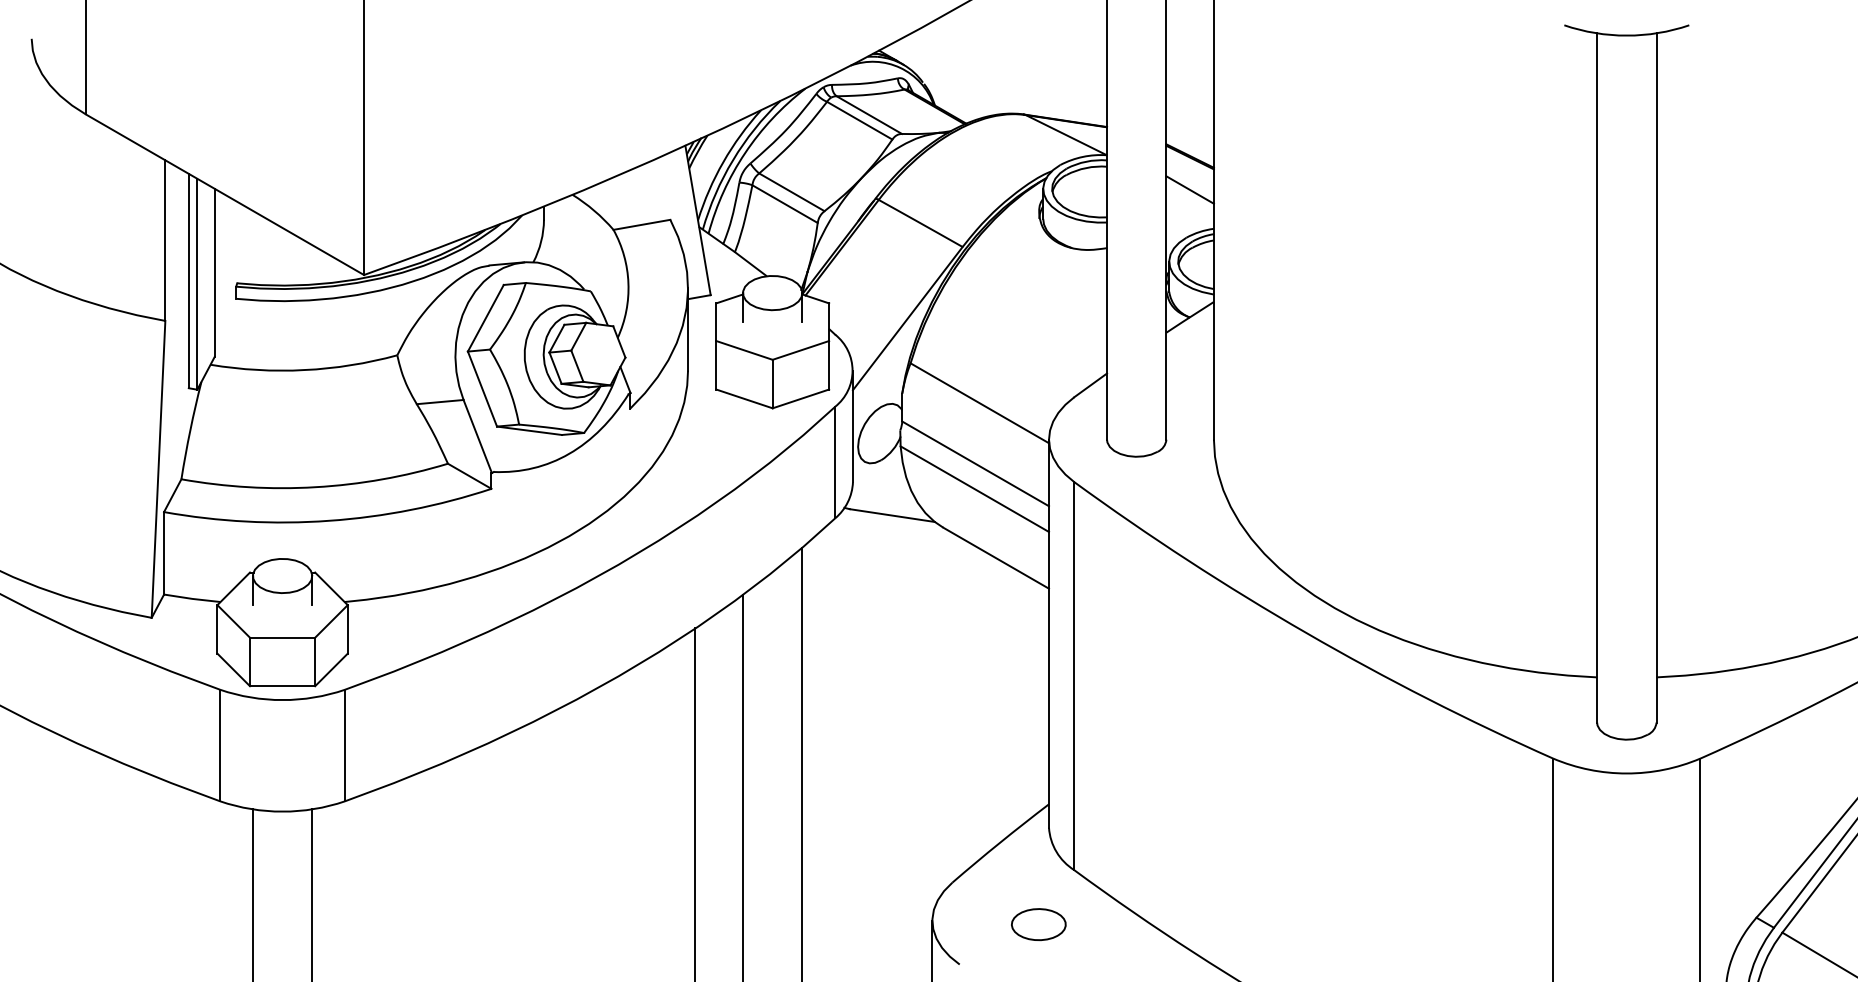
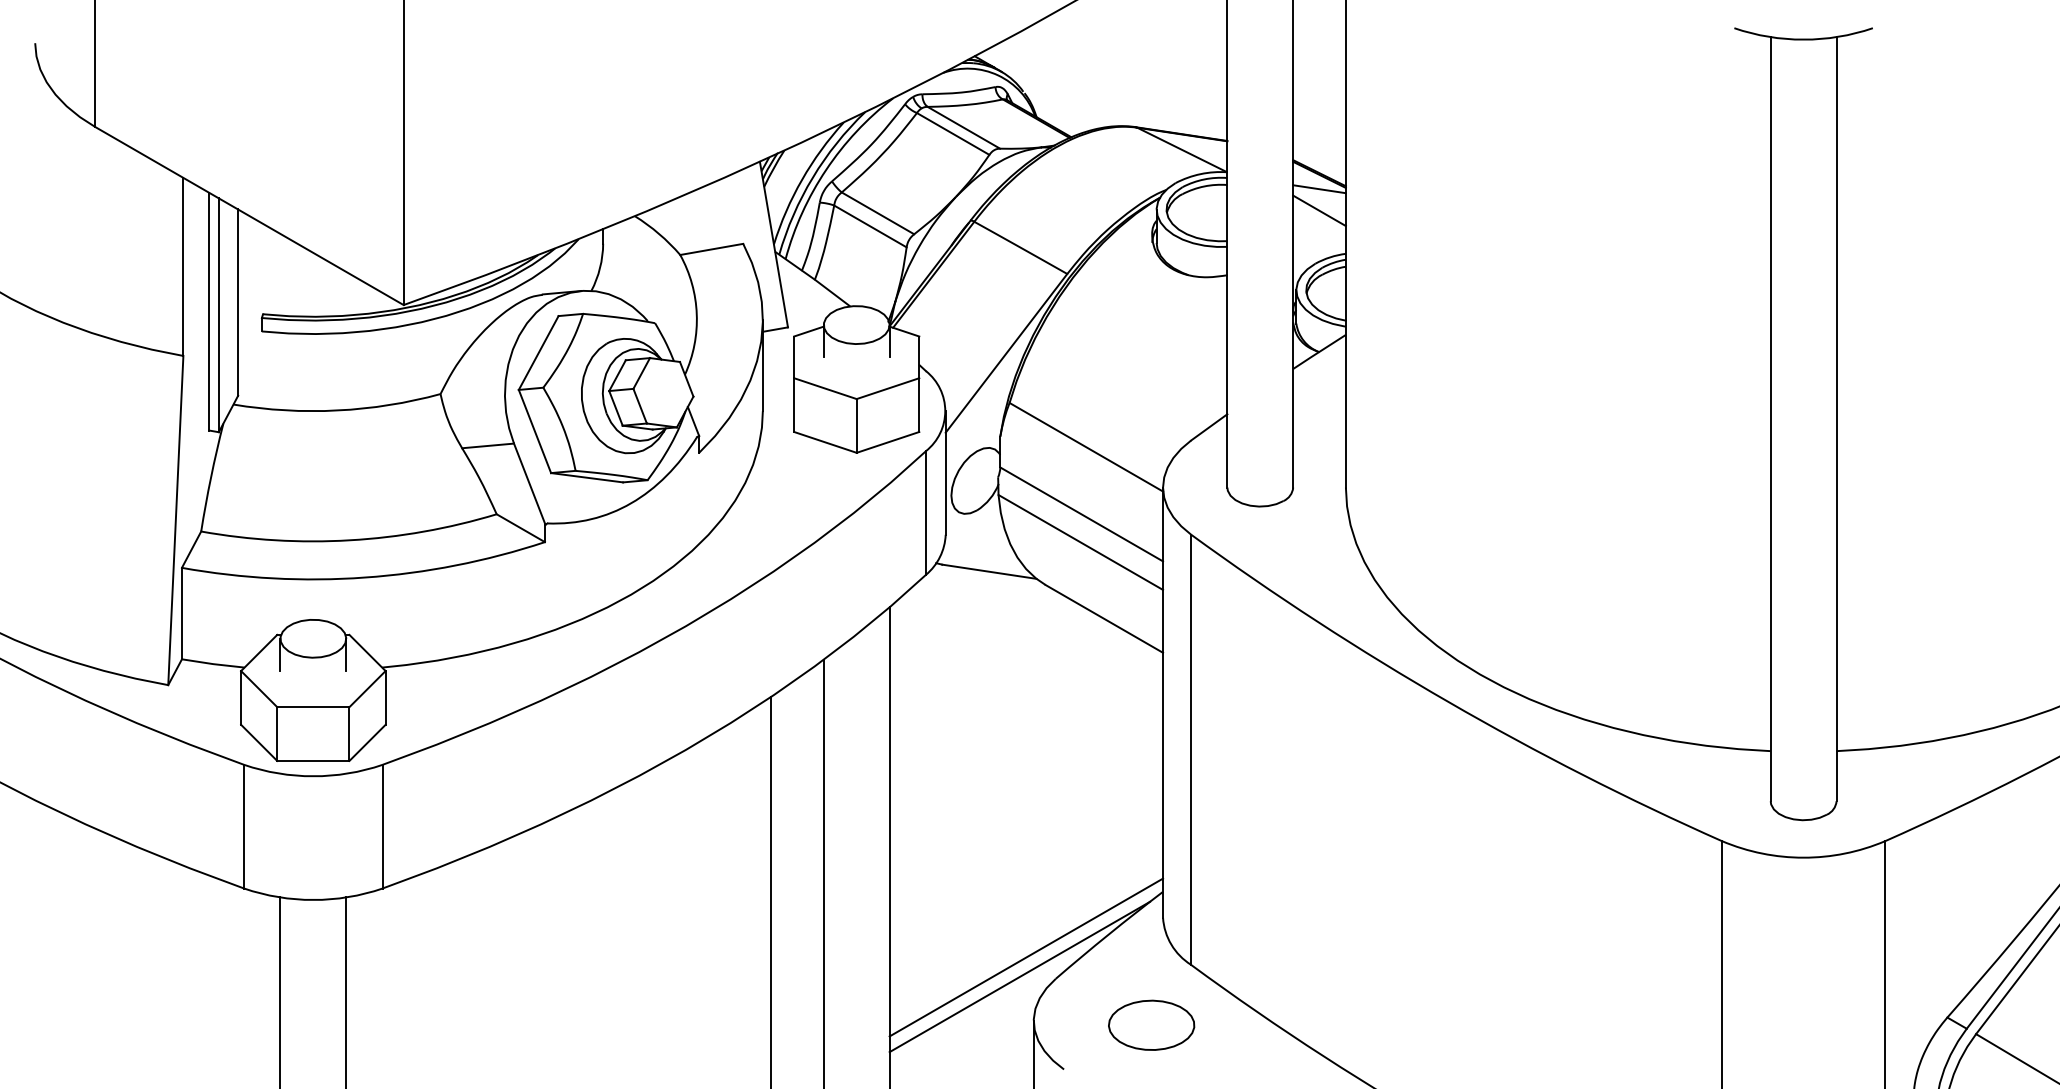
line: (1190, 170) -> (1319, 189), added
line: (925, 863) -> (1026, 957), added
line: (919, 880) -> (1019, 976), added
part: (1038, 923) -> (1151, 1024), size x1.43

